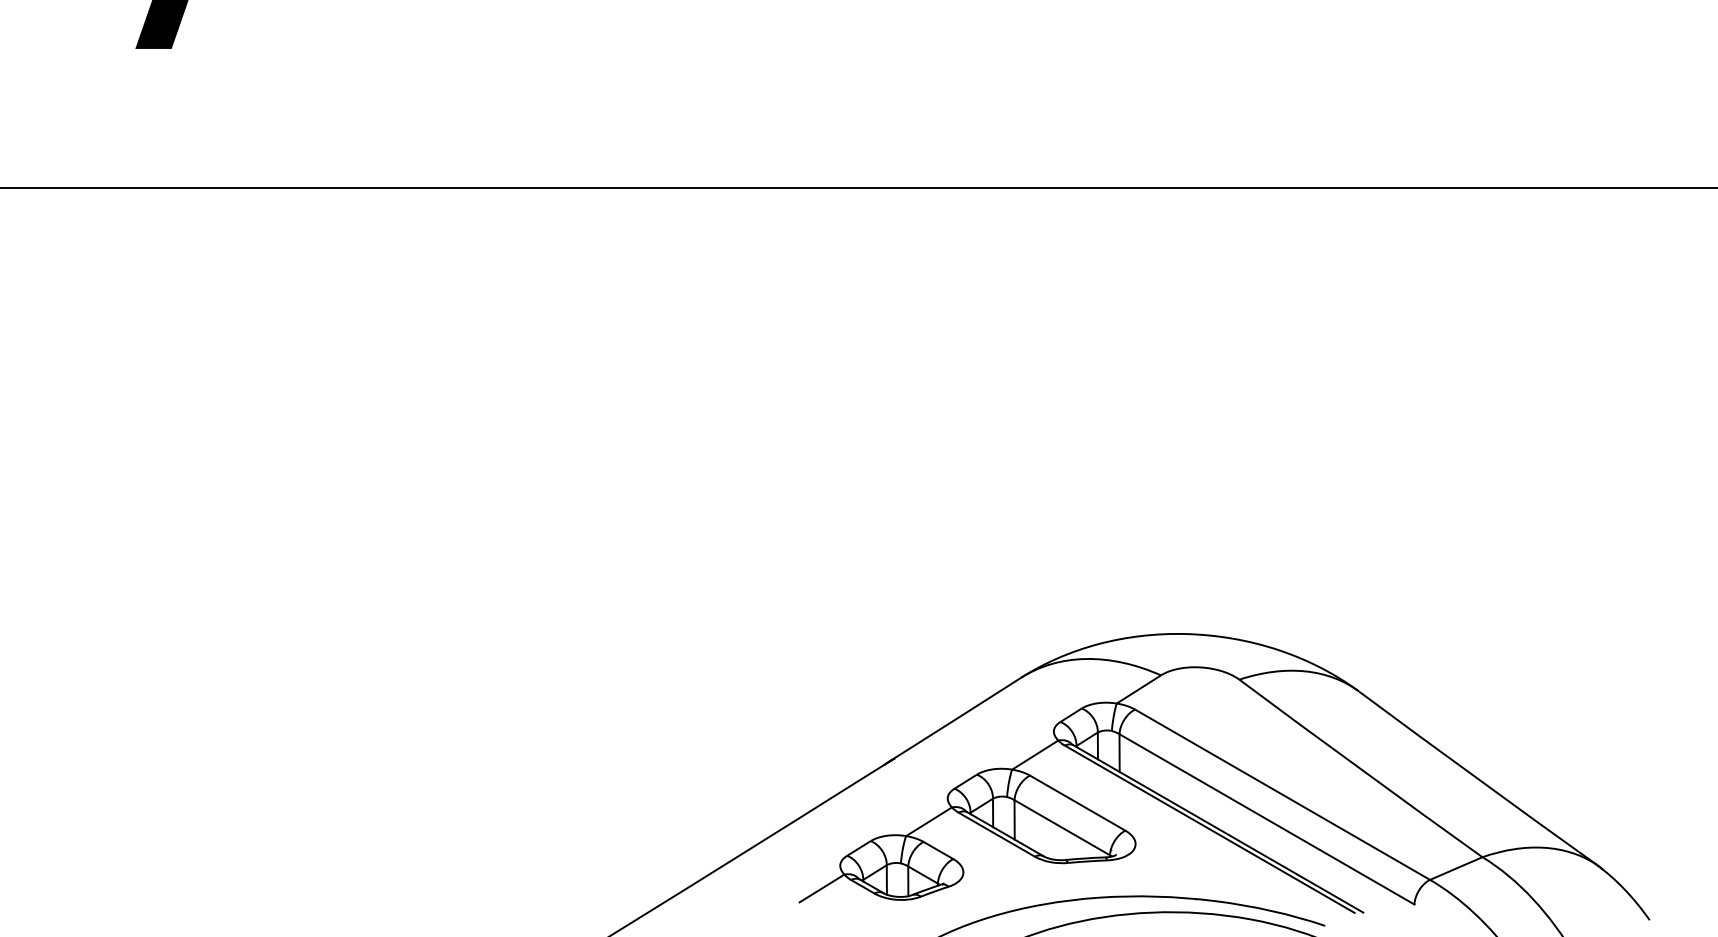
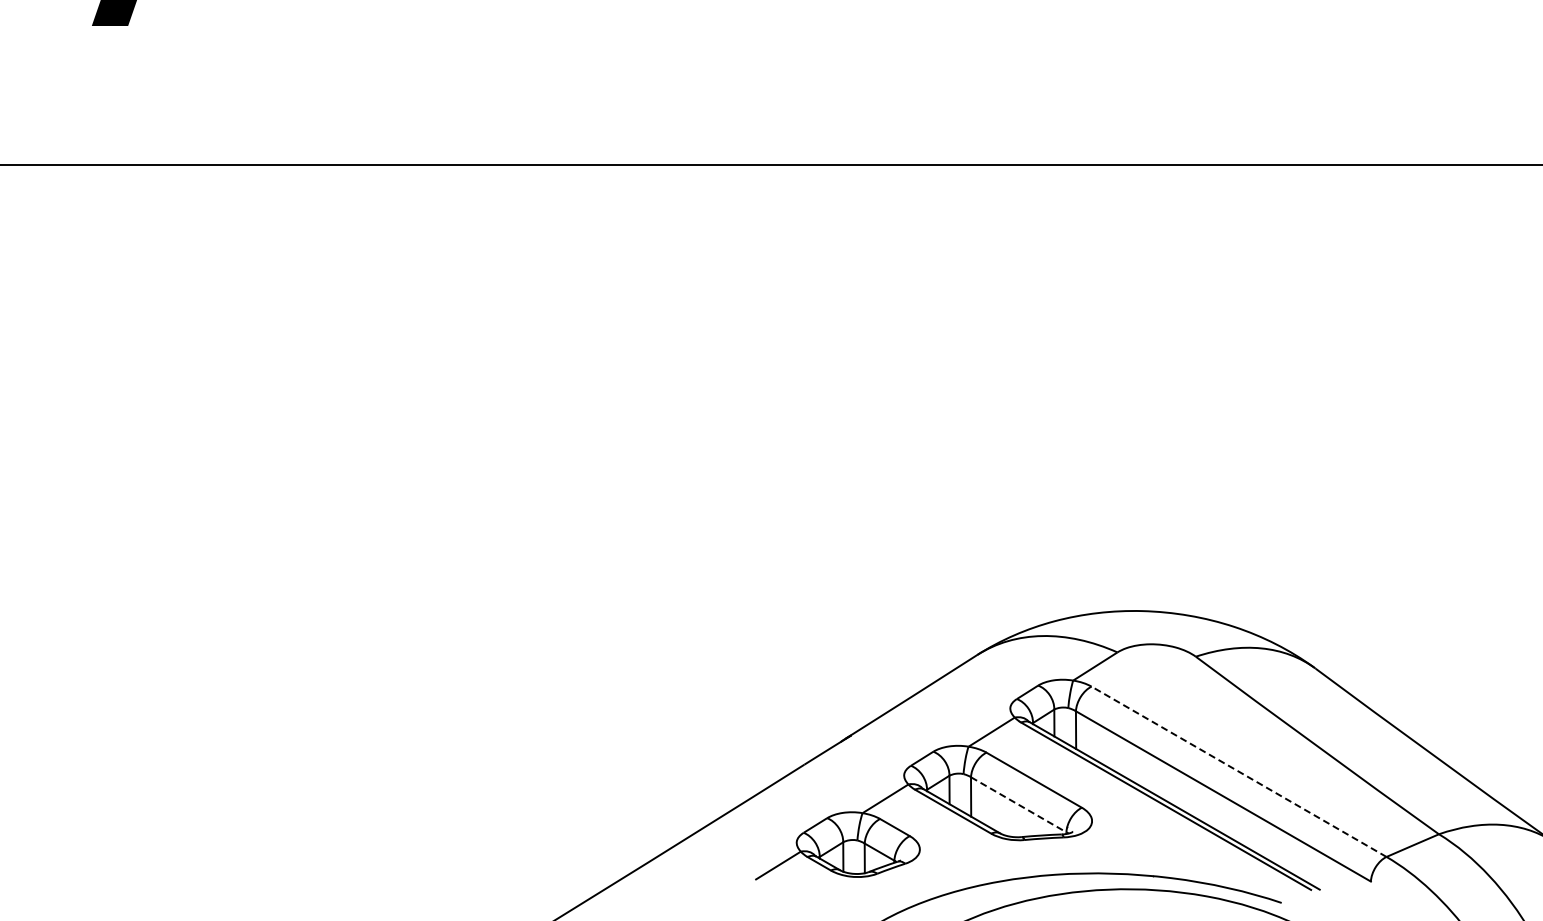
line: (1282, 794) -> (1238, 771), solid -> dashed
line: (1062, 827) -> (1018, 804), solid -> dashed

